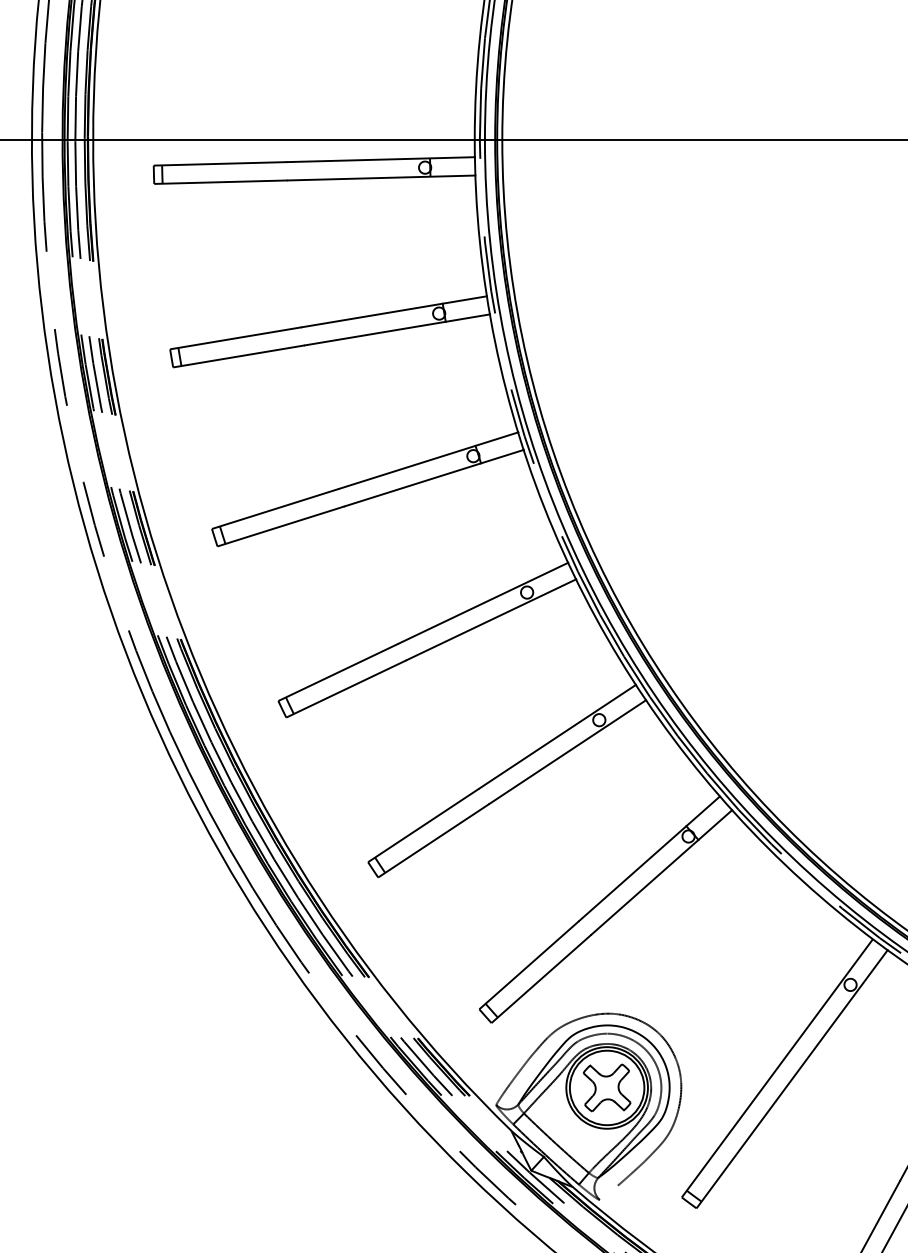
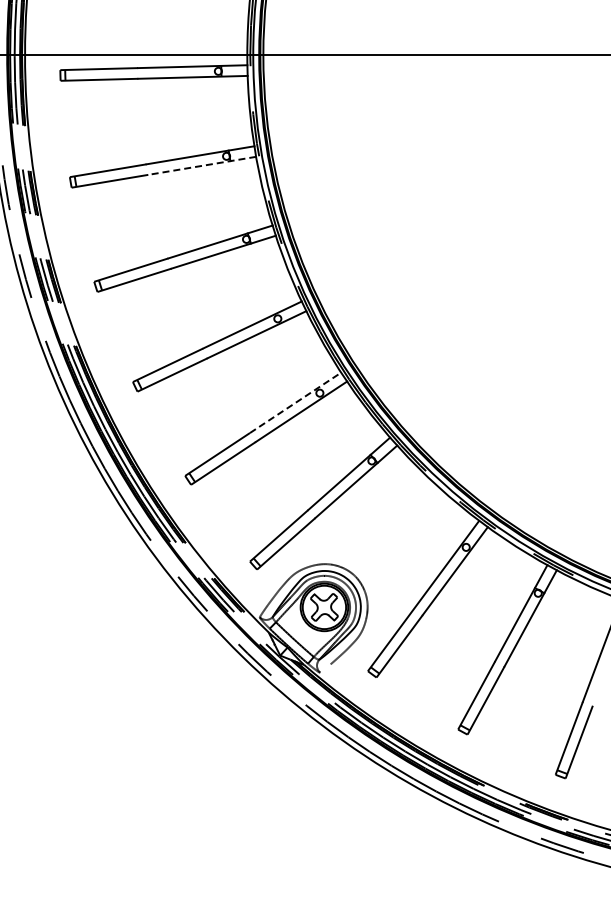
line: (397, 329) -> (202, 165), solid -> dashed
line: (557, 736) -> (295, 402), solid -> dashed

